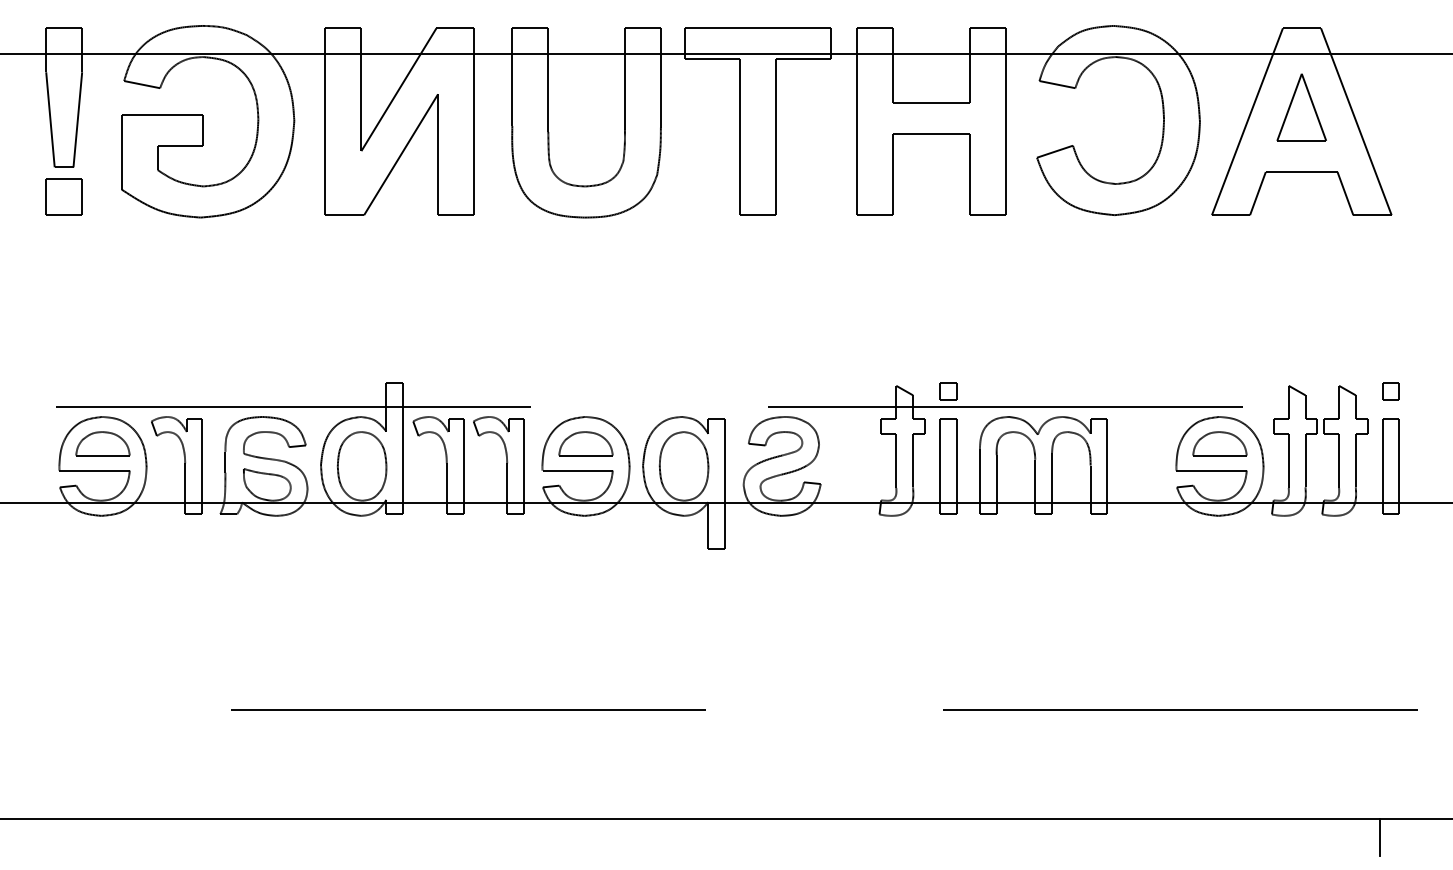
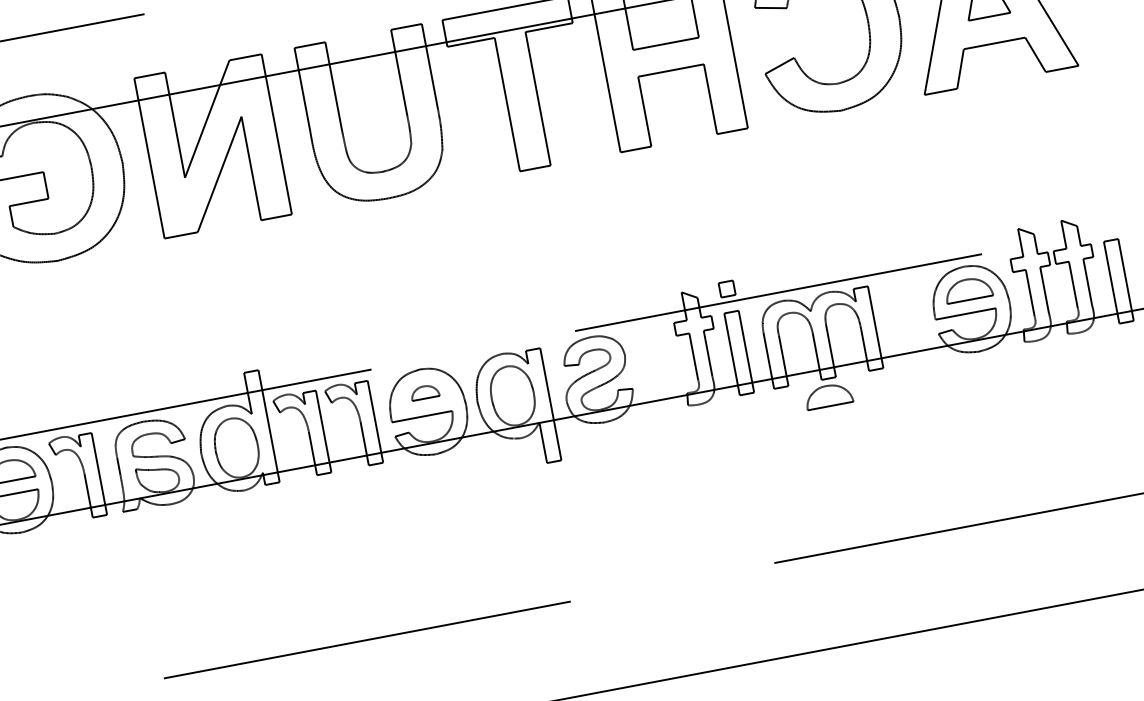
part: (1390, 391) -> (1106, 217), removed
part: (585, 443) -> (424, 392), size x0.6
part: (1039, 533) -> (828, 395), added

